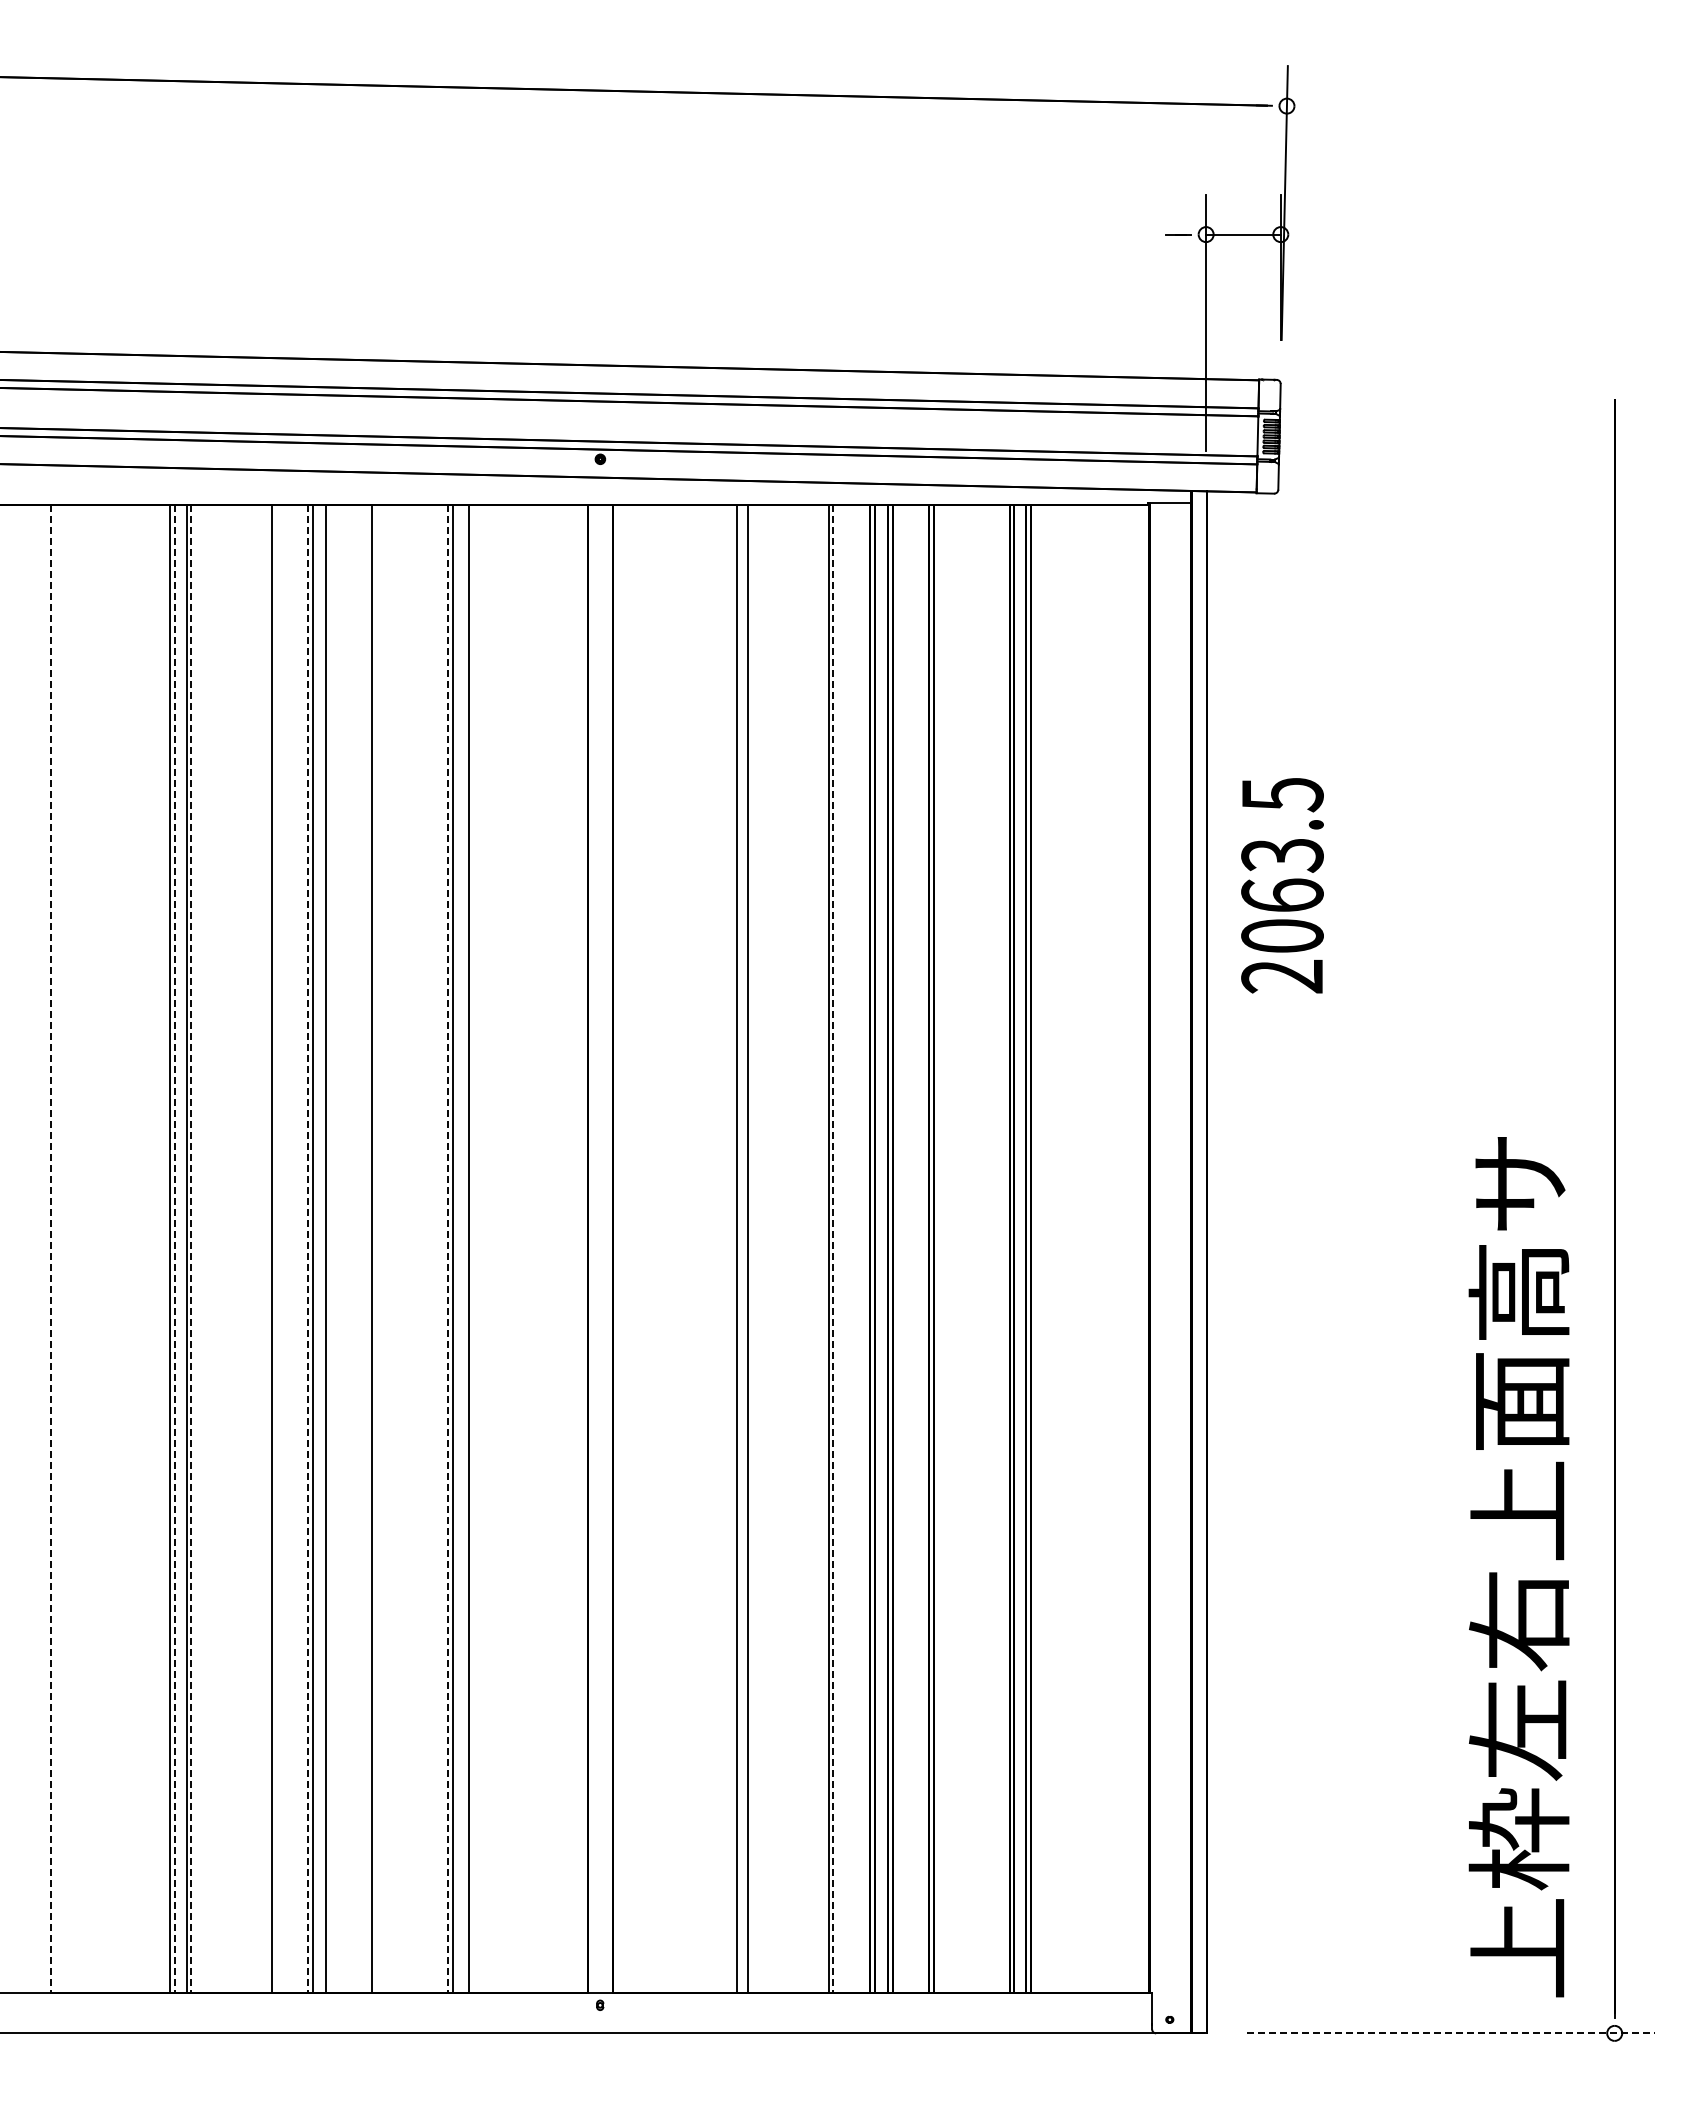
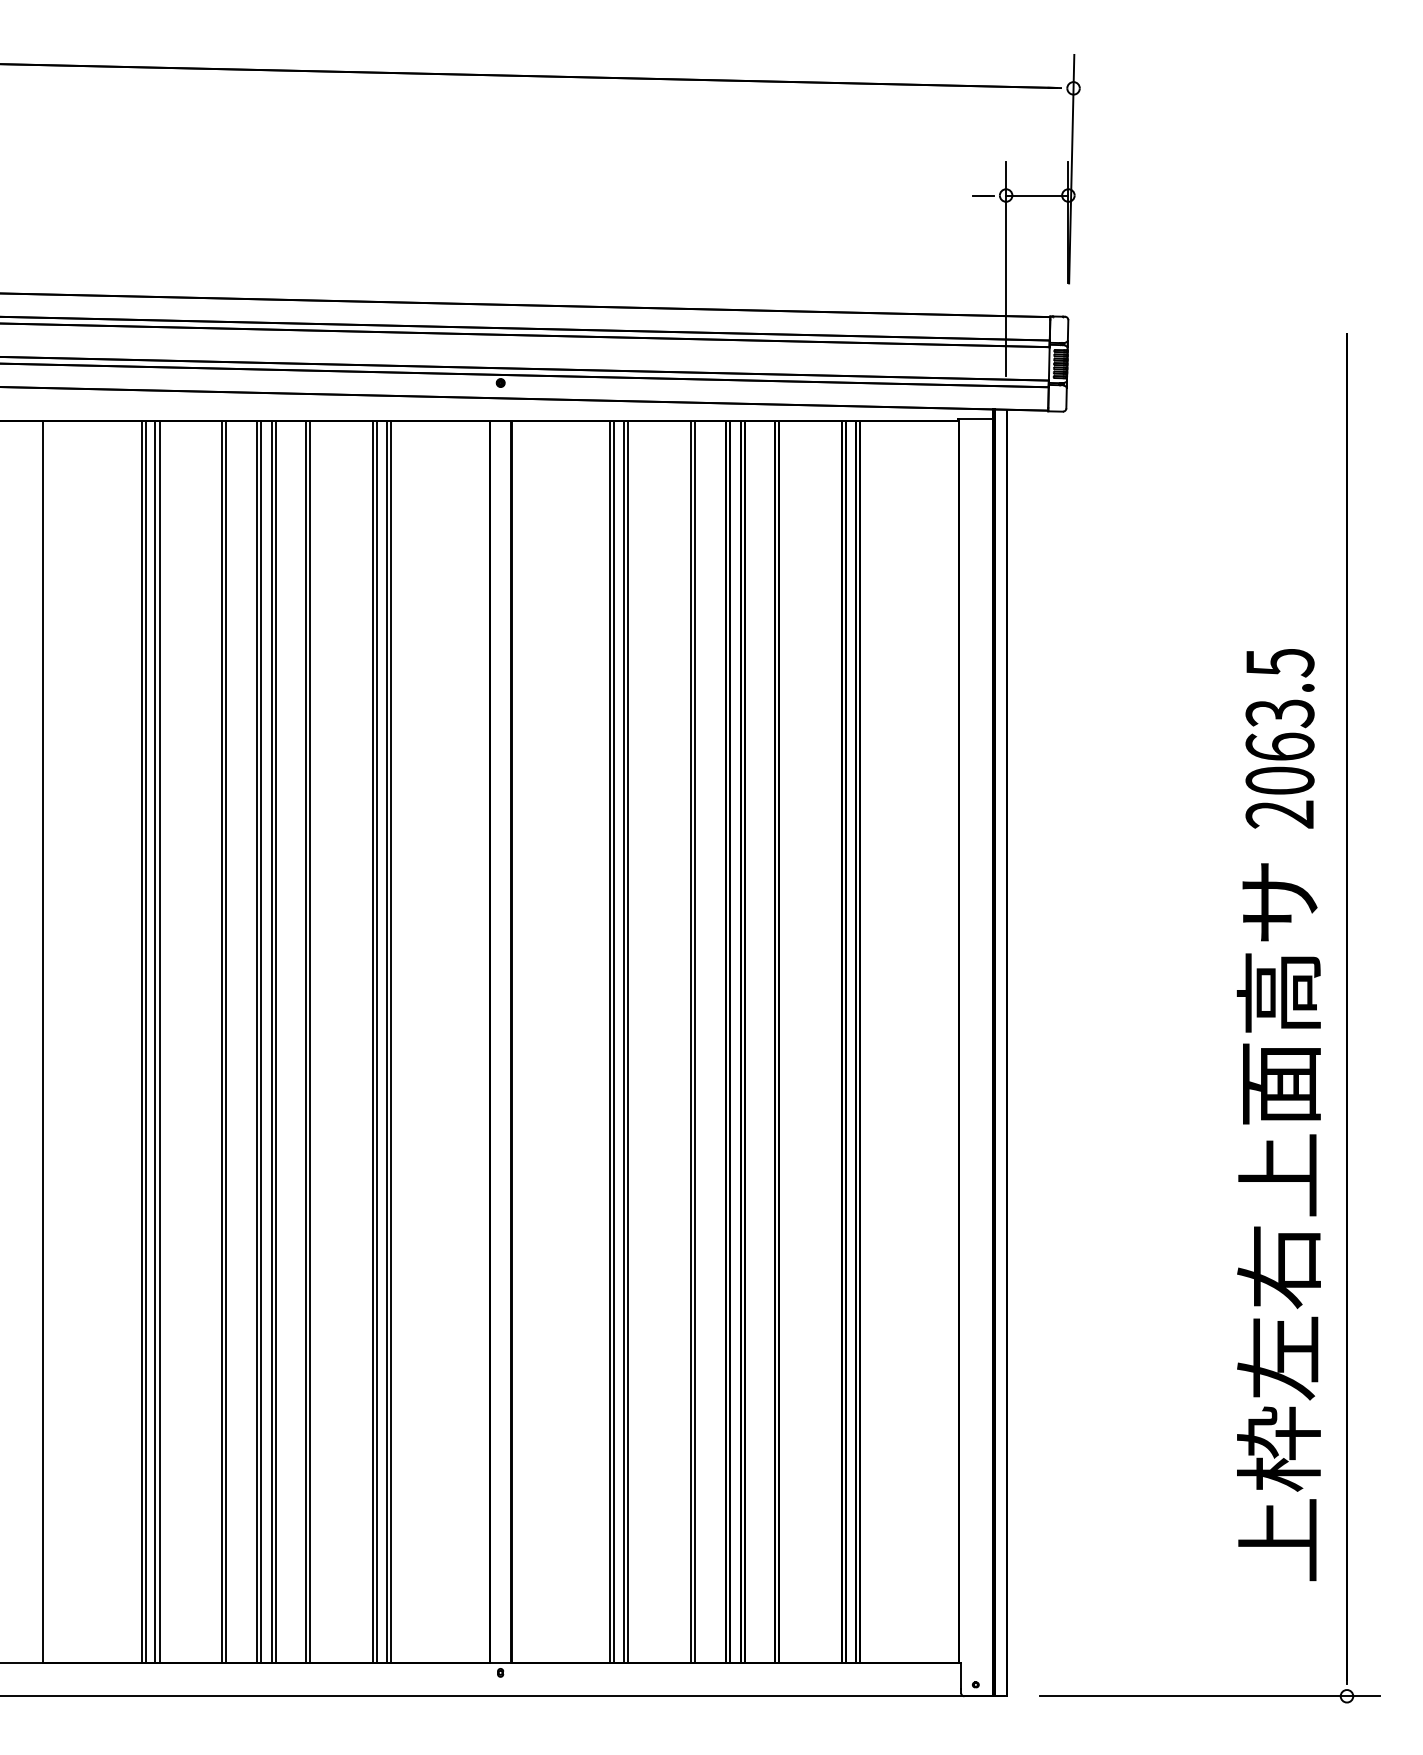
text: (1282, 885) -> (1280, 738), moved
line: (174, 1248) -> (145, 1041), dashed -> solid
line: (191, 1248) -> (159, 1041), dashed -> solid
line: (266, 1248) -> (222, 1041), added
line: (308, 1248) -> (257, 1041), dashed -> solid
line: (330, 1248) -> (275, 1041), added
line: (367, 1248) -> (306, 1041), added
line: (447, 1248) -> (373, 1041), dashed -> solid
line: (464, 1248) -> (387, 1041), added
line: (731, 1248) -> (610, 1041), added
line: (753, 1248) -> (628, 1041), added
line: (833, 1248) -> (695, 1041), dashed -> solid
line: (51, 1249) -> (42, 1042), dashed -> solid
text: (1518, 1567) -> (1278, 1222), moved
line: (1450, 2033) -> (1209, 1696), dashed -> solid

